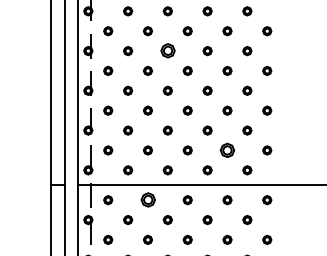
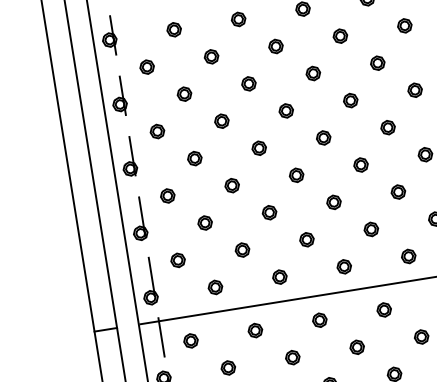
part: (167, 51) -> (248, 84), size x0.62
part: (227, 150) -> (371, 229), size x0.62
part: (147, 200) -> (254, 331), size x0.62

